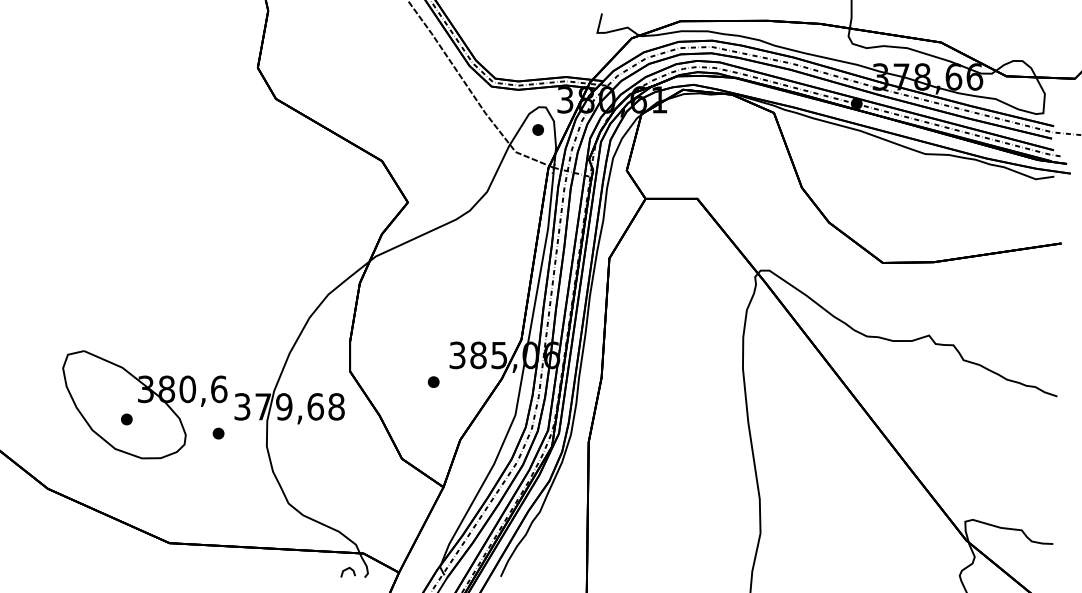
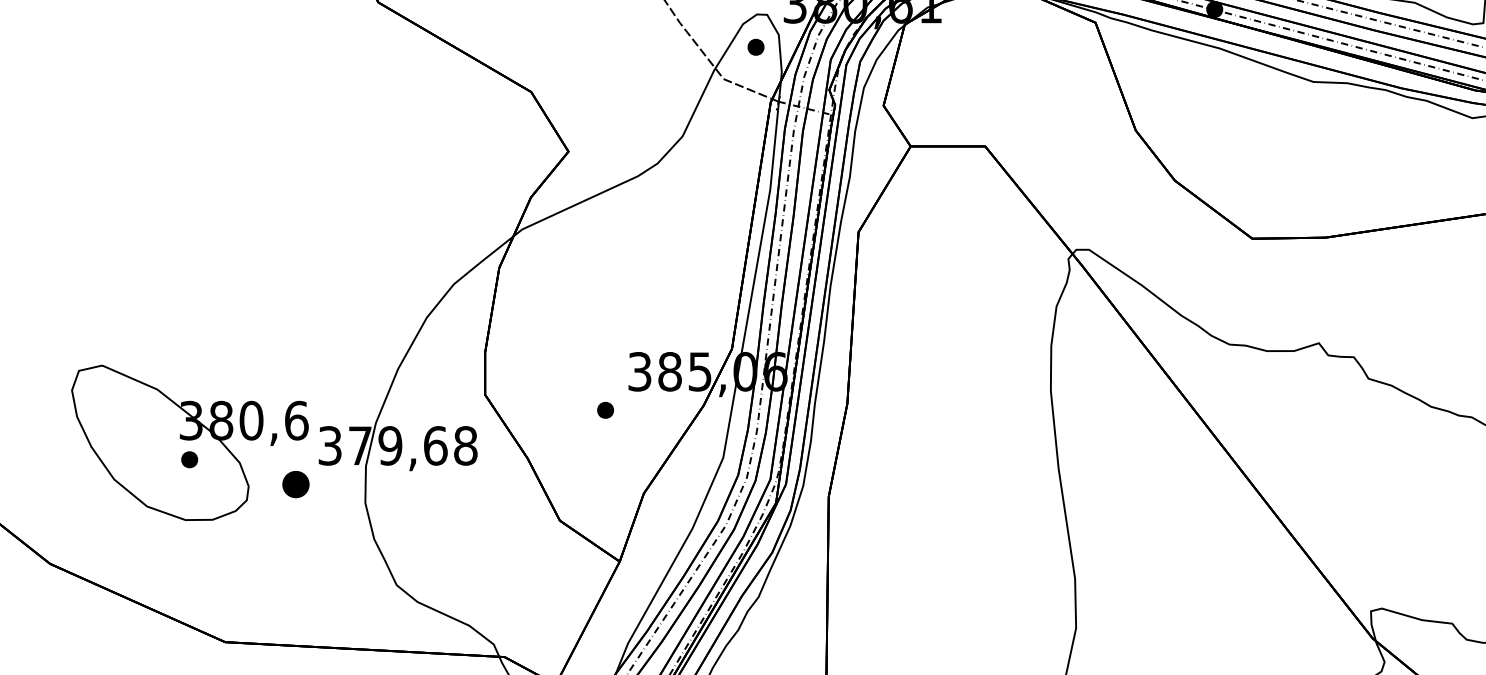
part: (126, 419) -> (189, 459), moved
part: (218, 433) -> (295, 484), size x1.6

